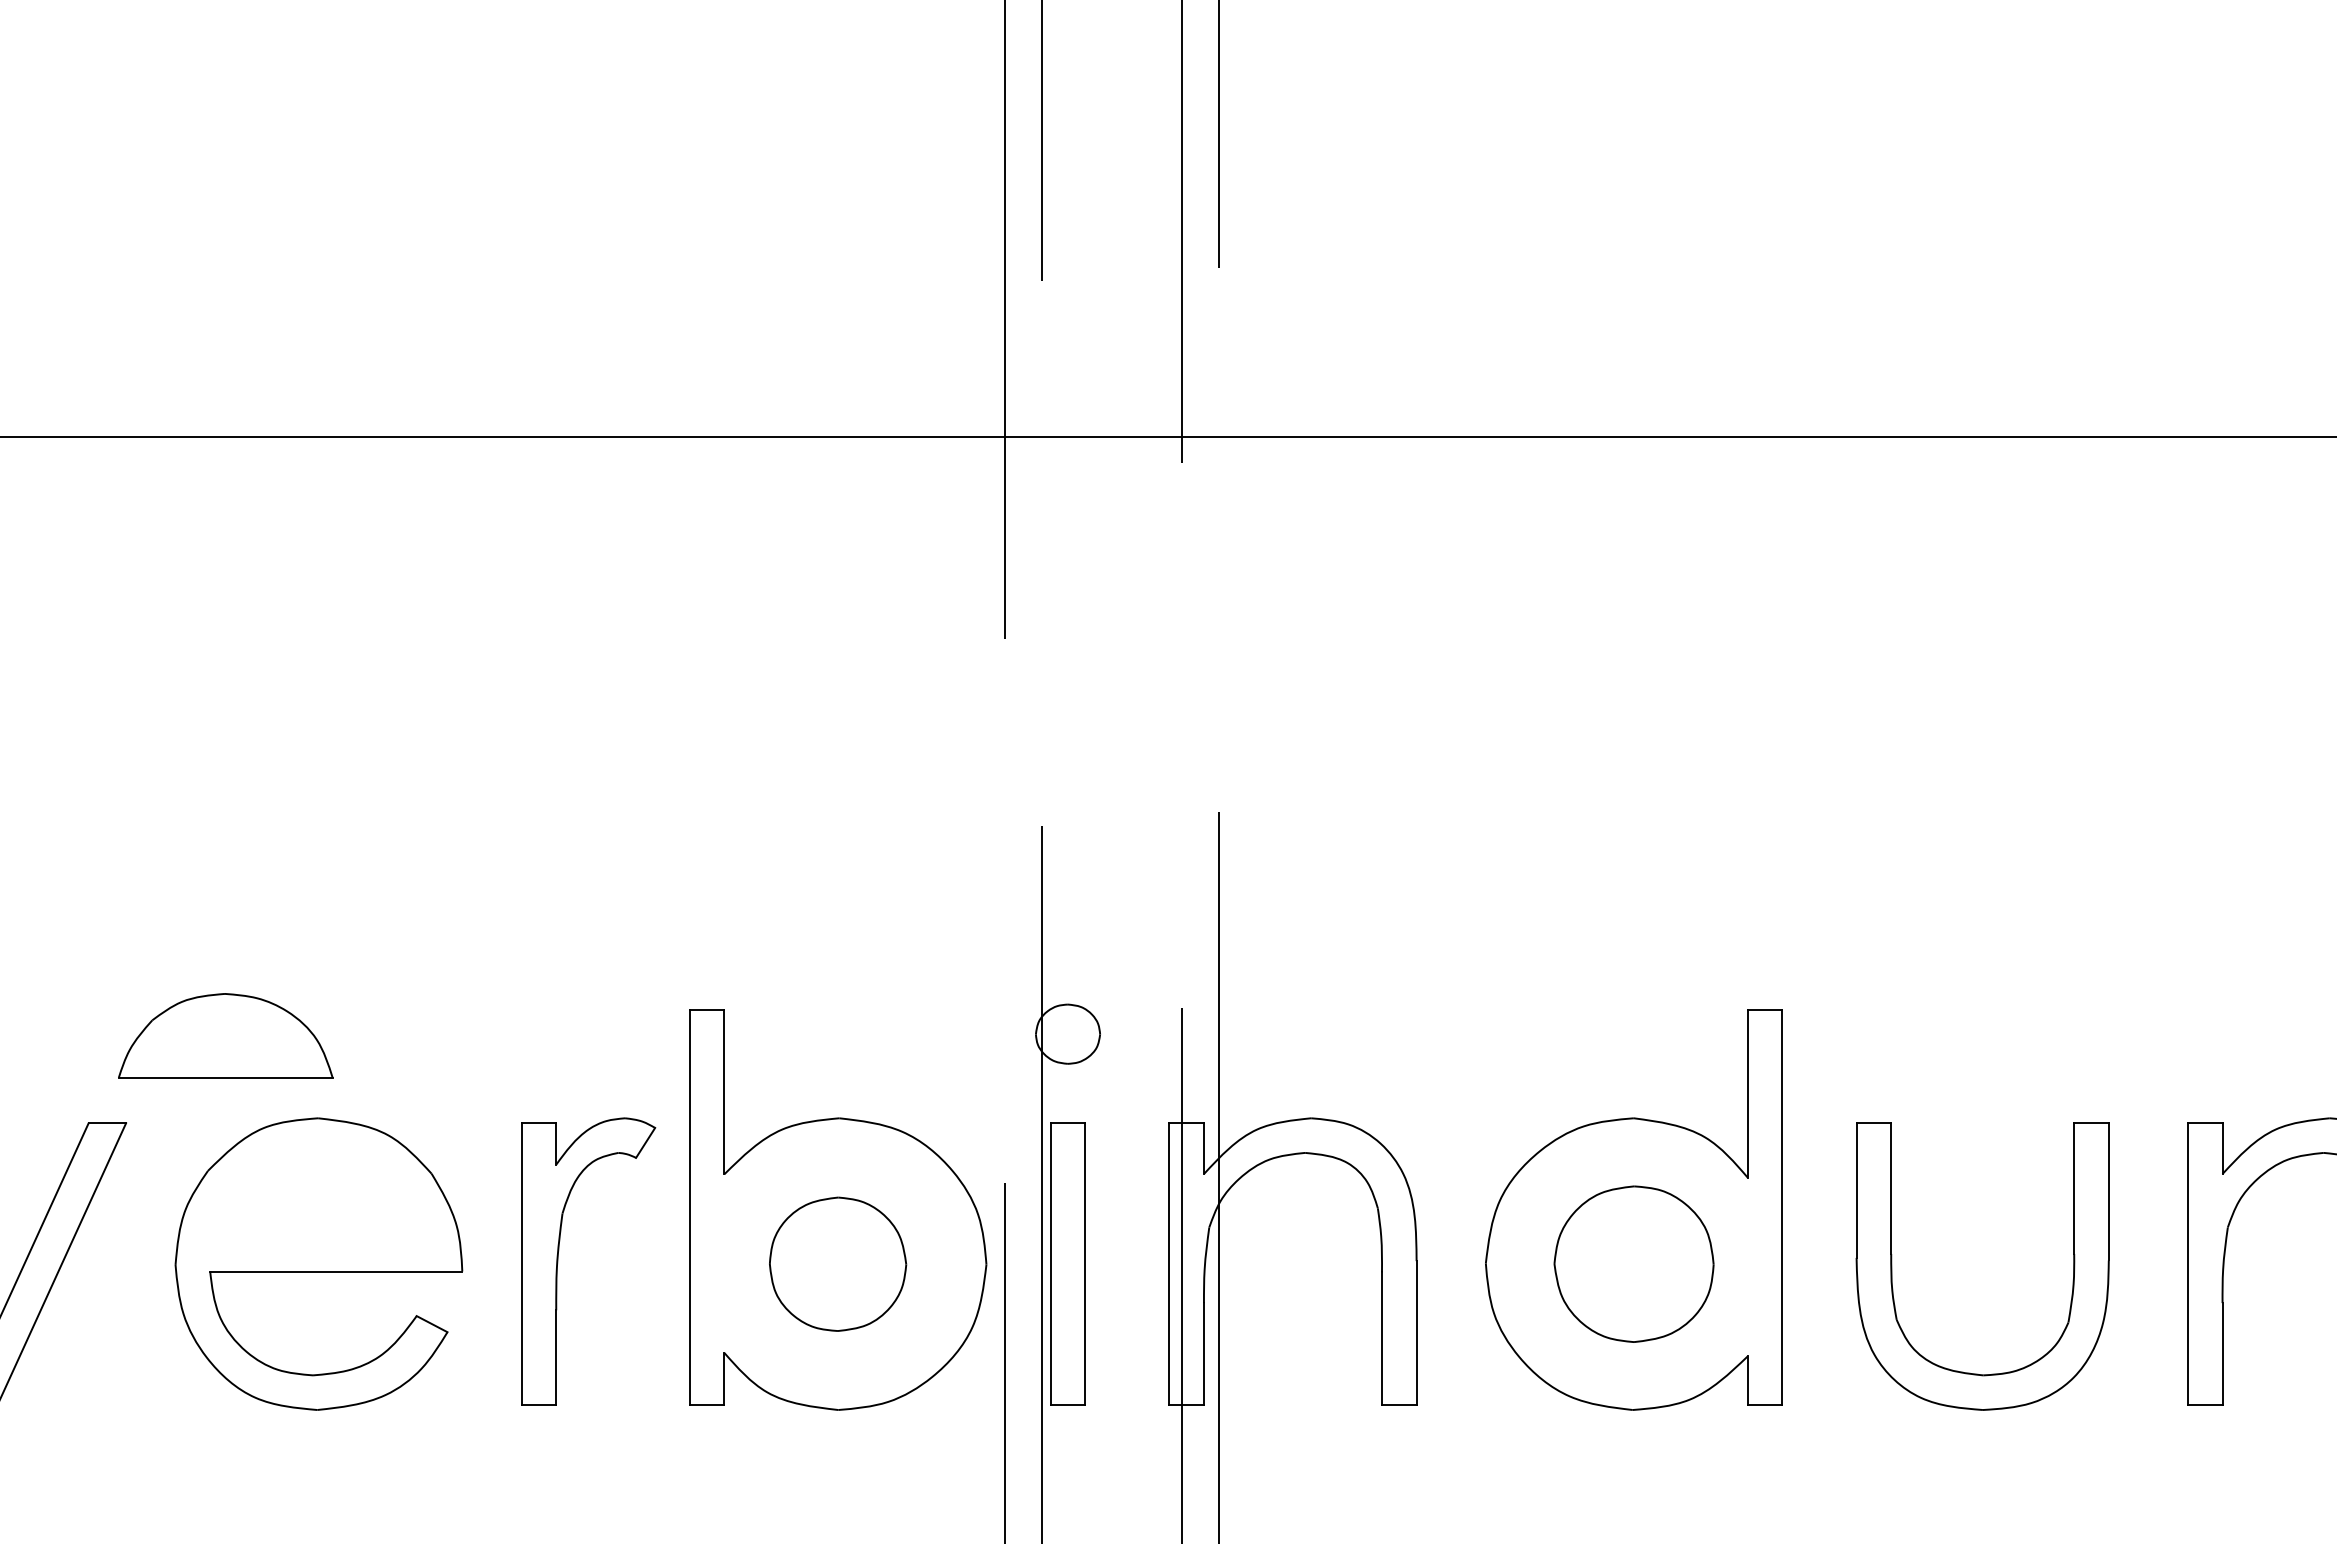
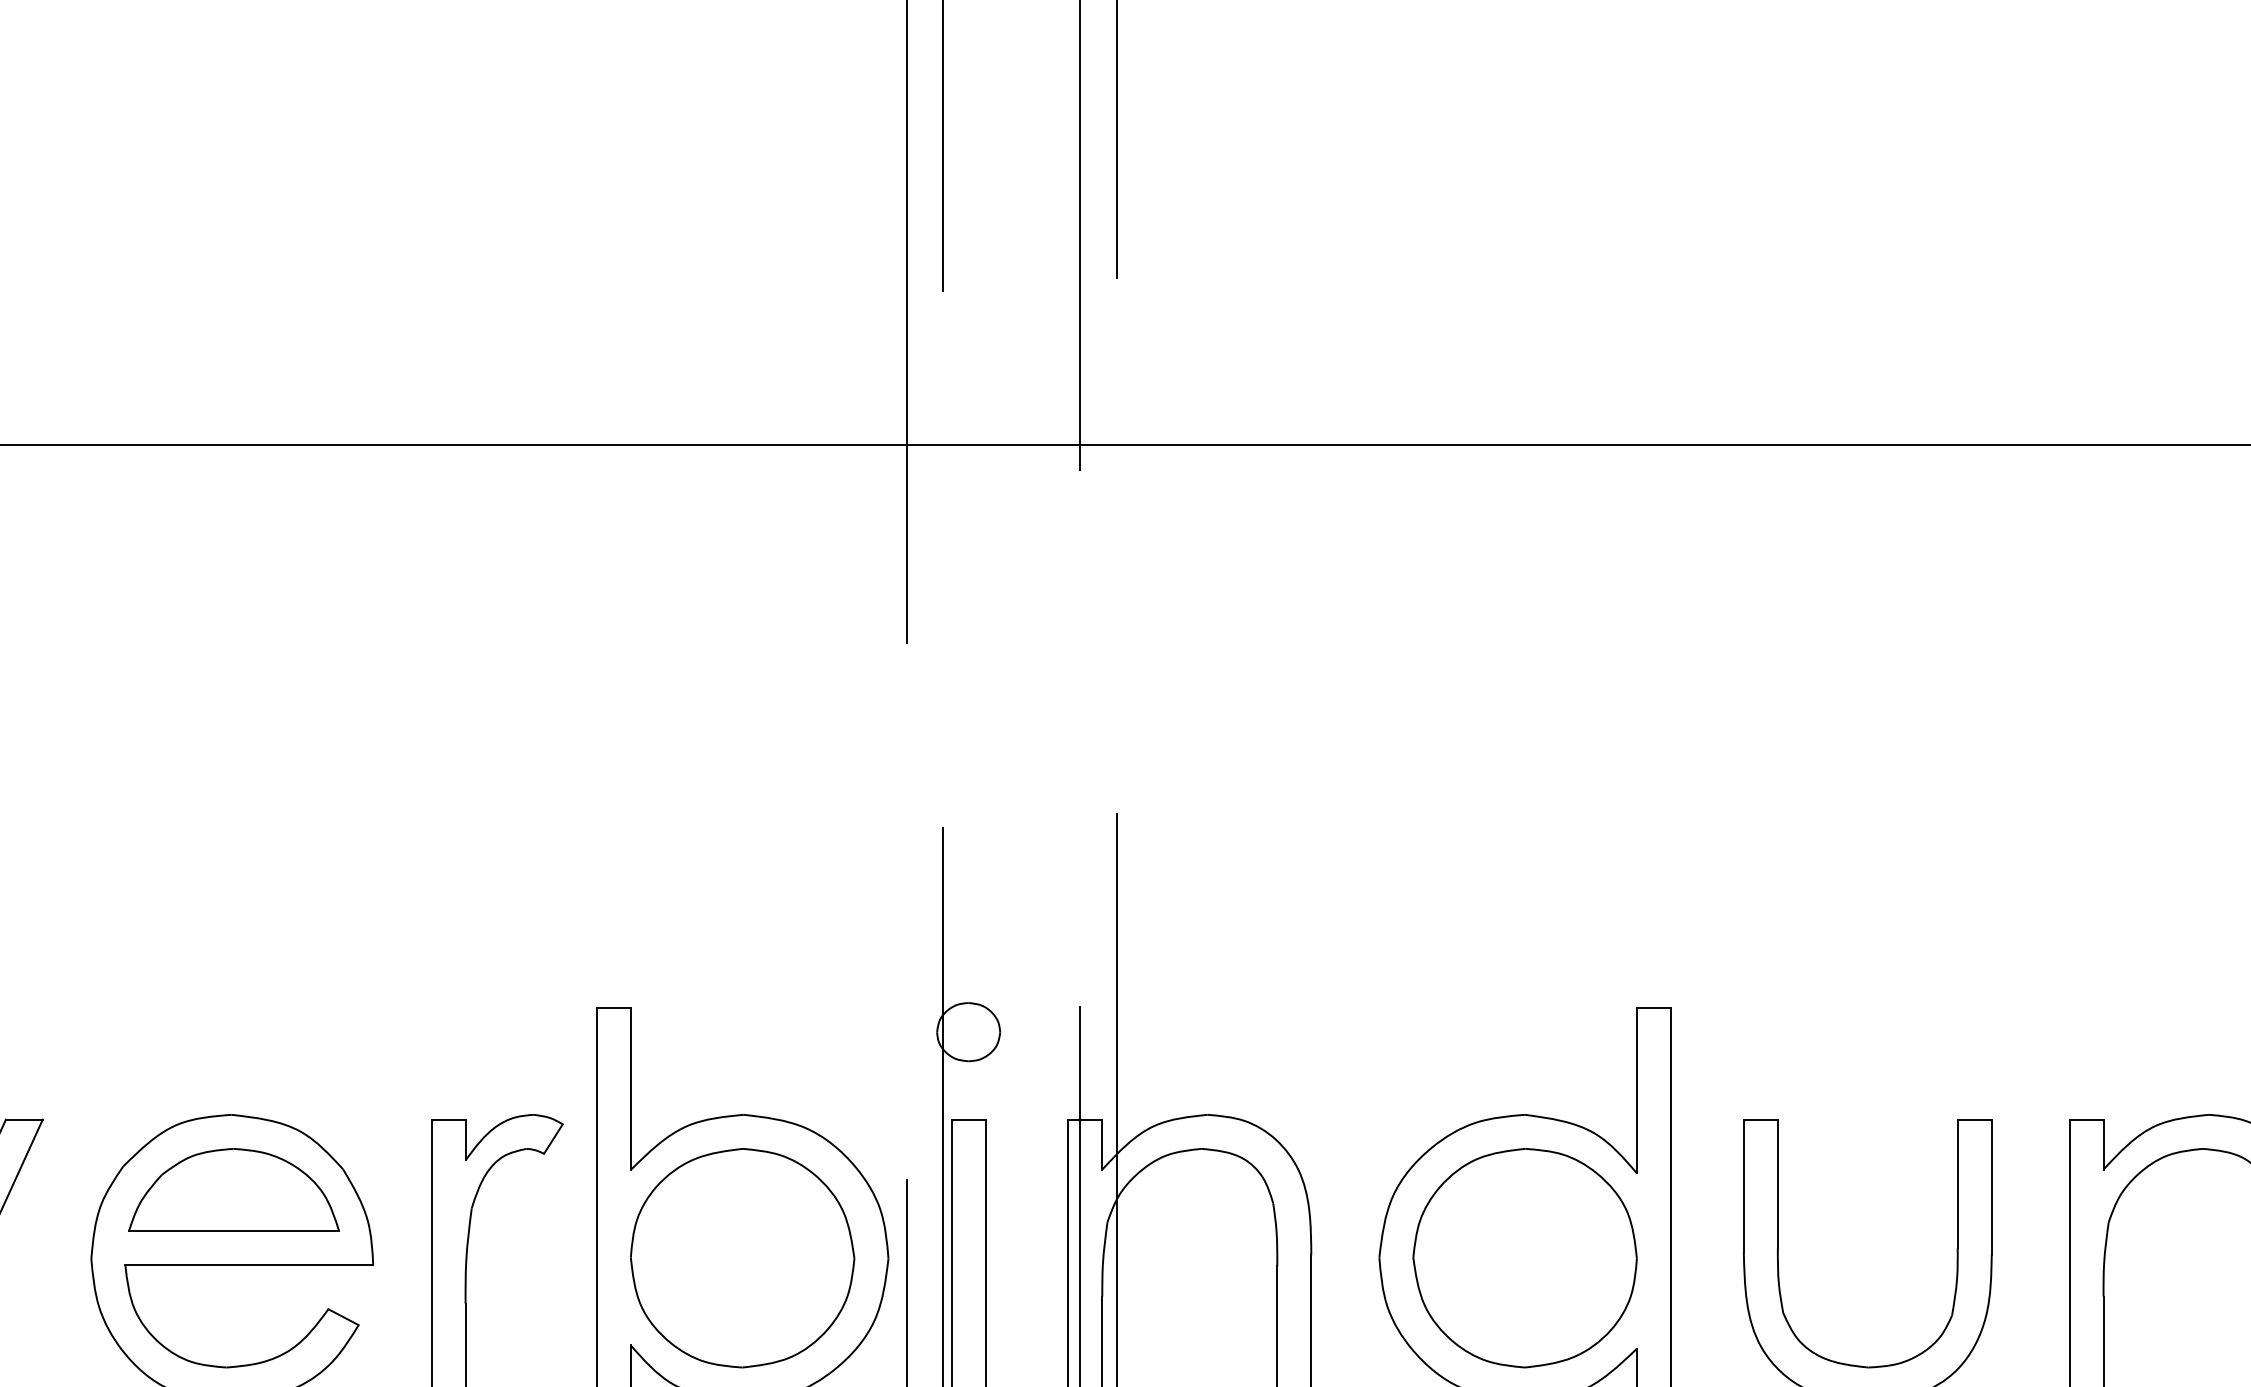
part: (225, 1035) -> (233, 1189), moved
part: (837, 1264) -> (742, 1258), size x1.67
part: (1633, 1264) -> (1524, 1258), size x1.43

